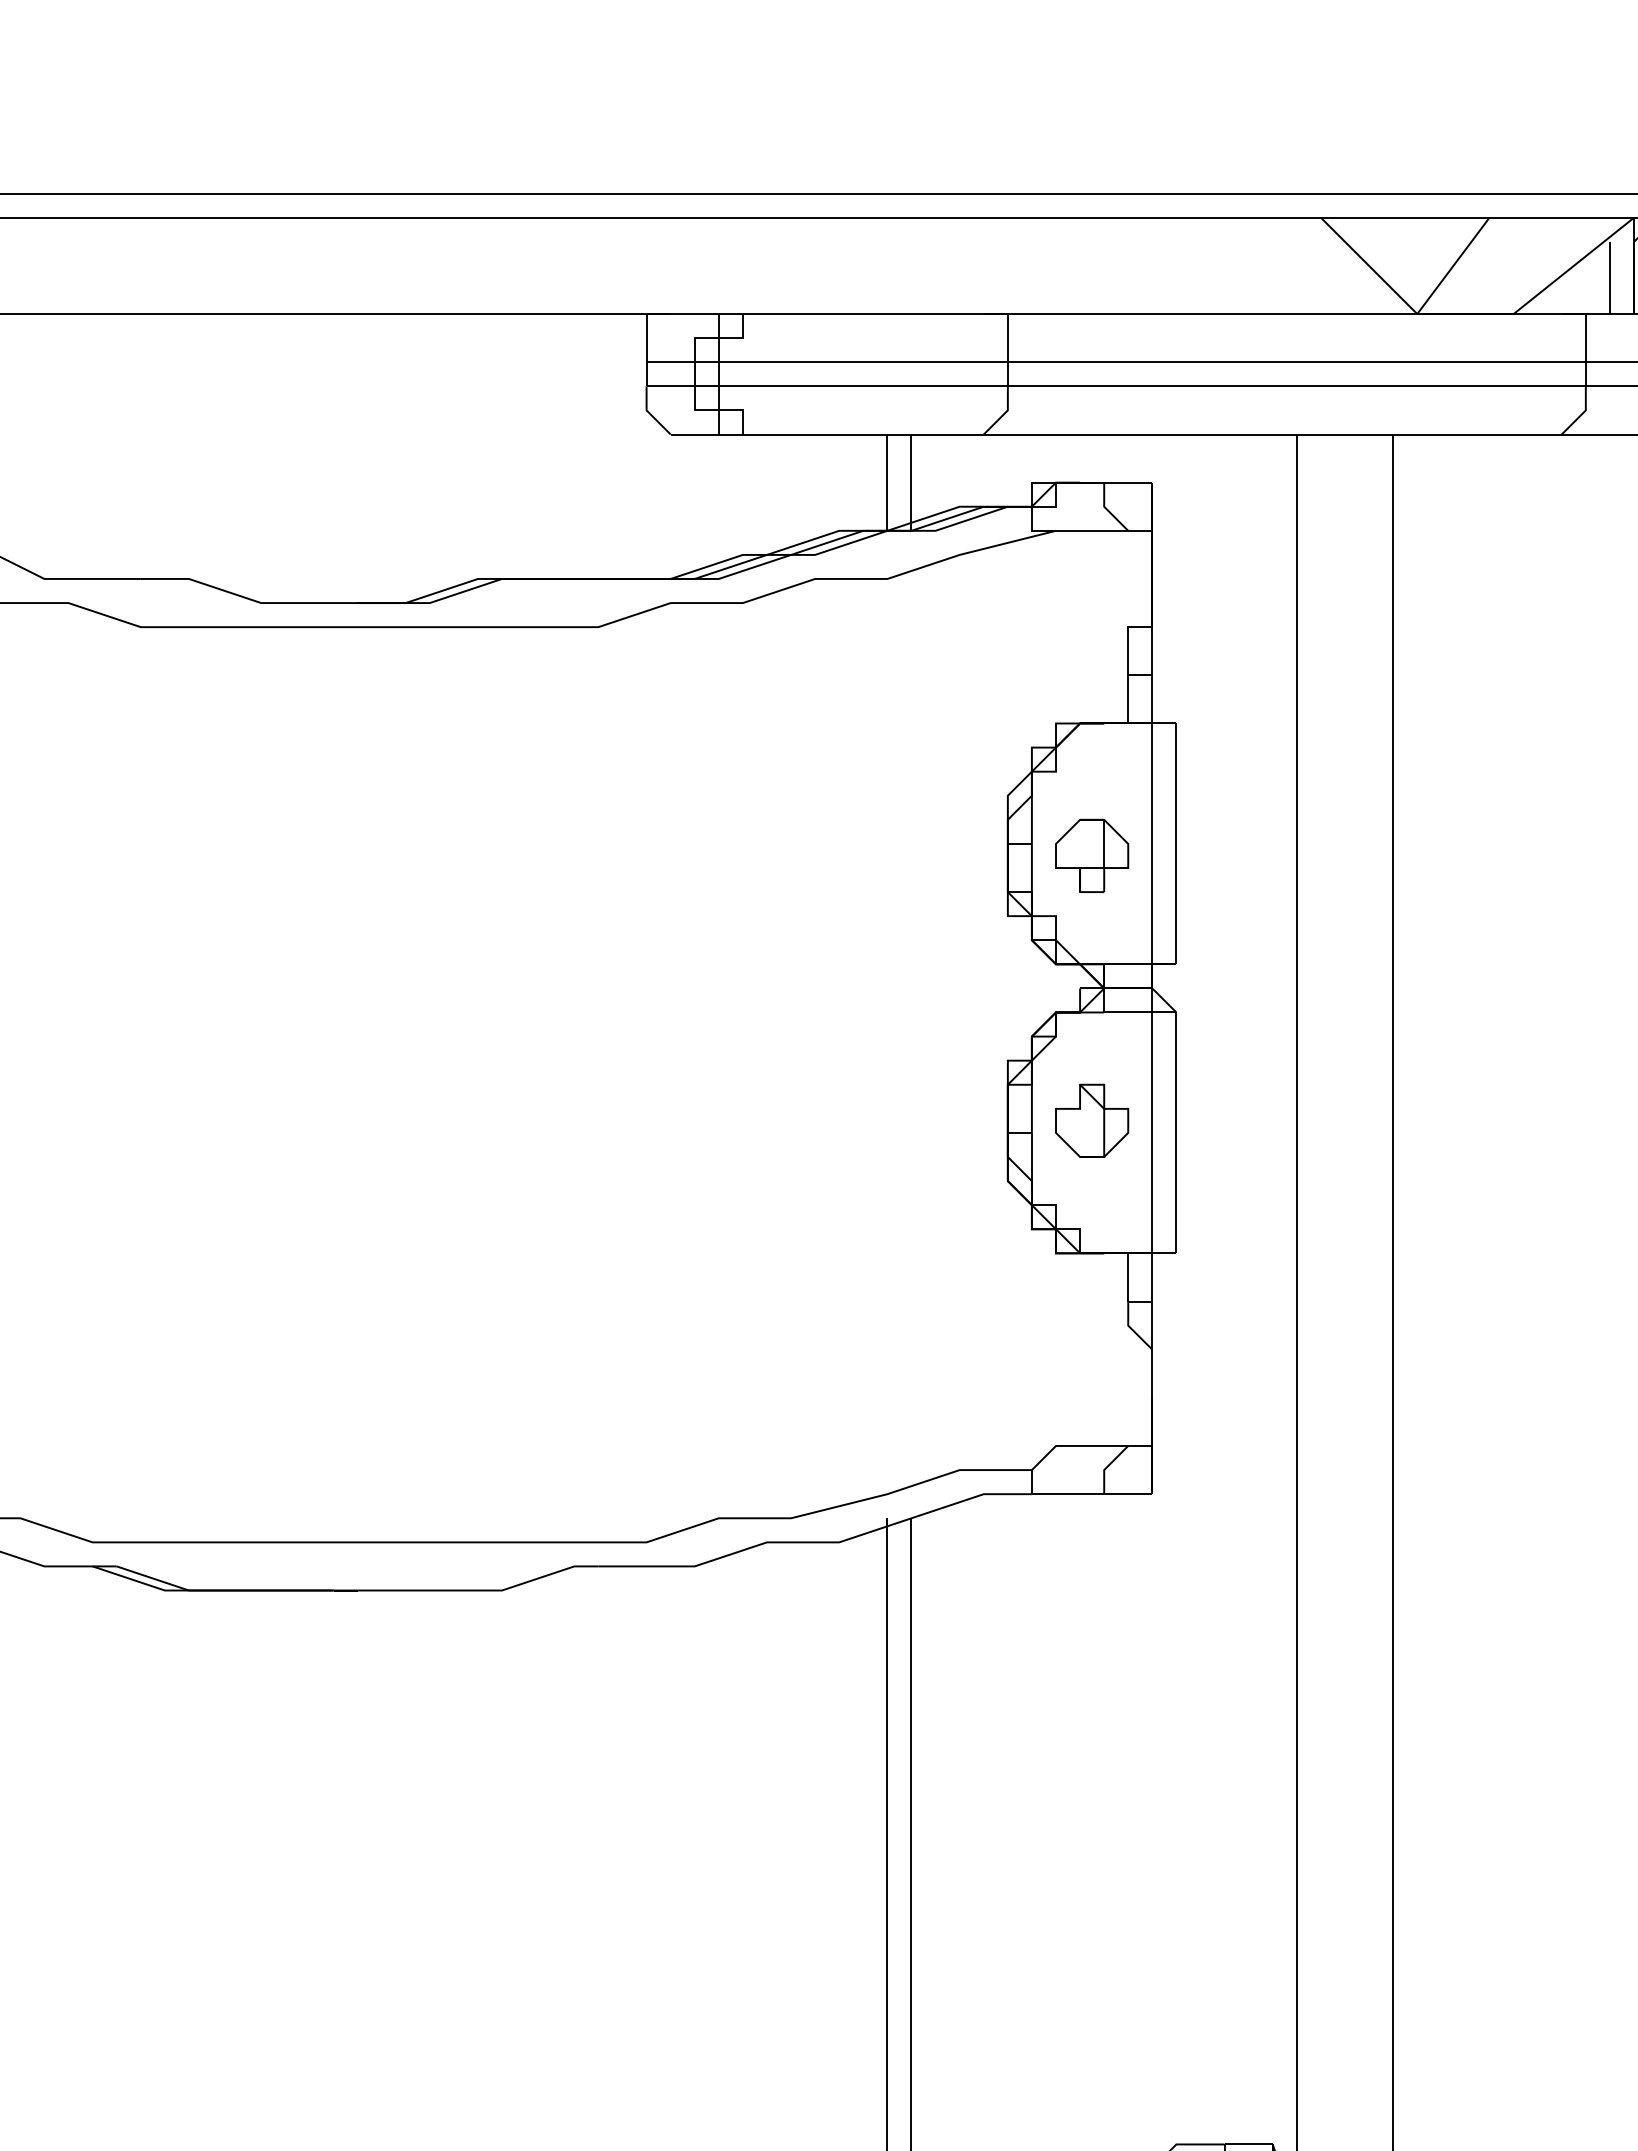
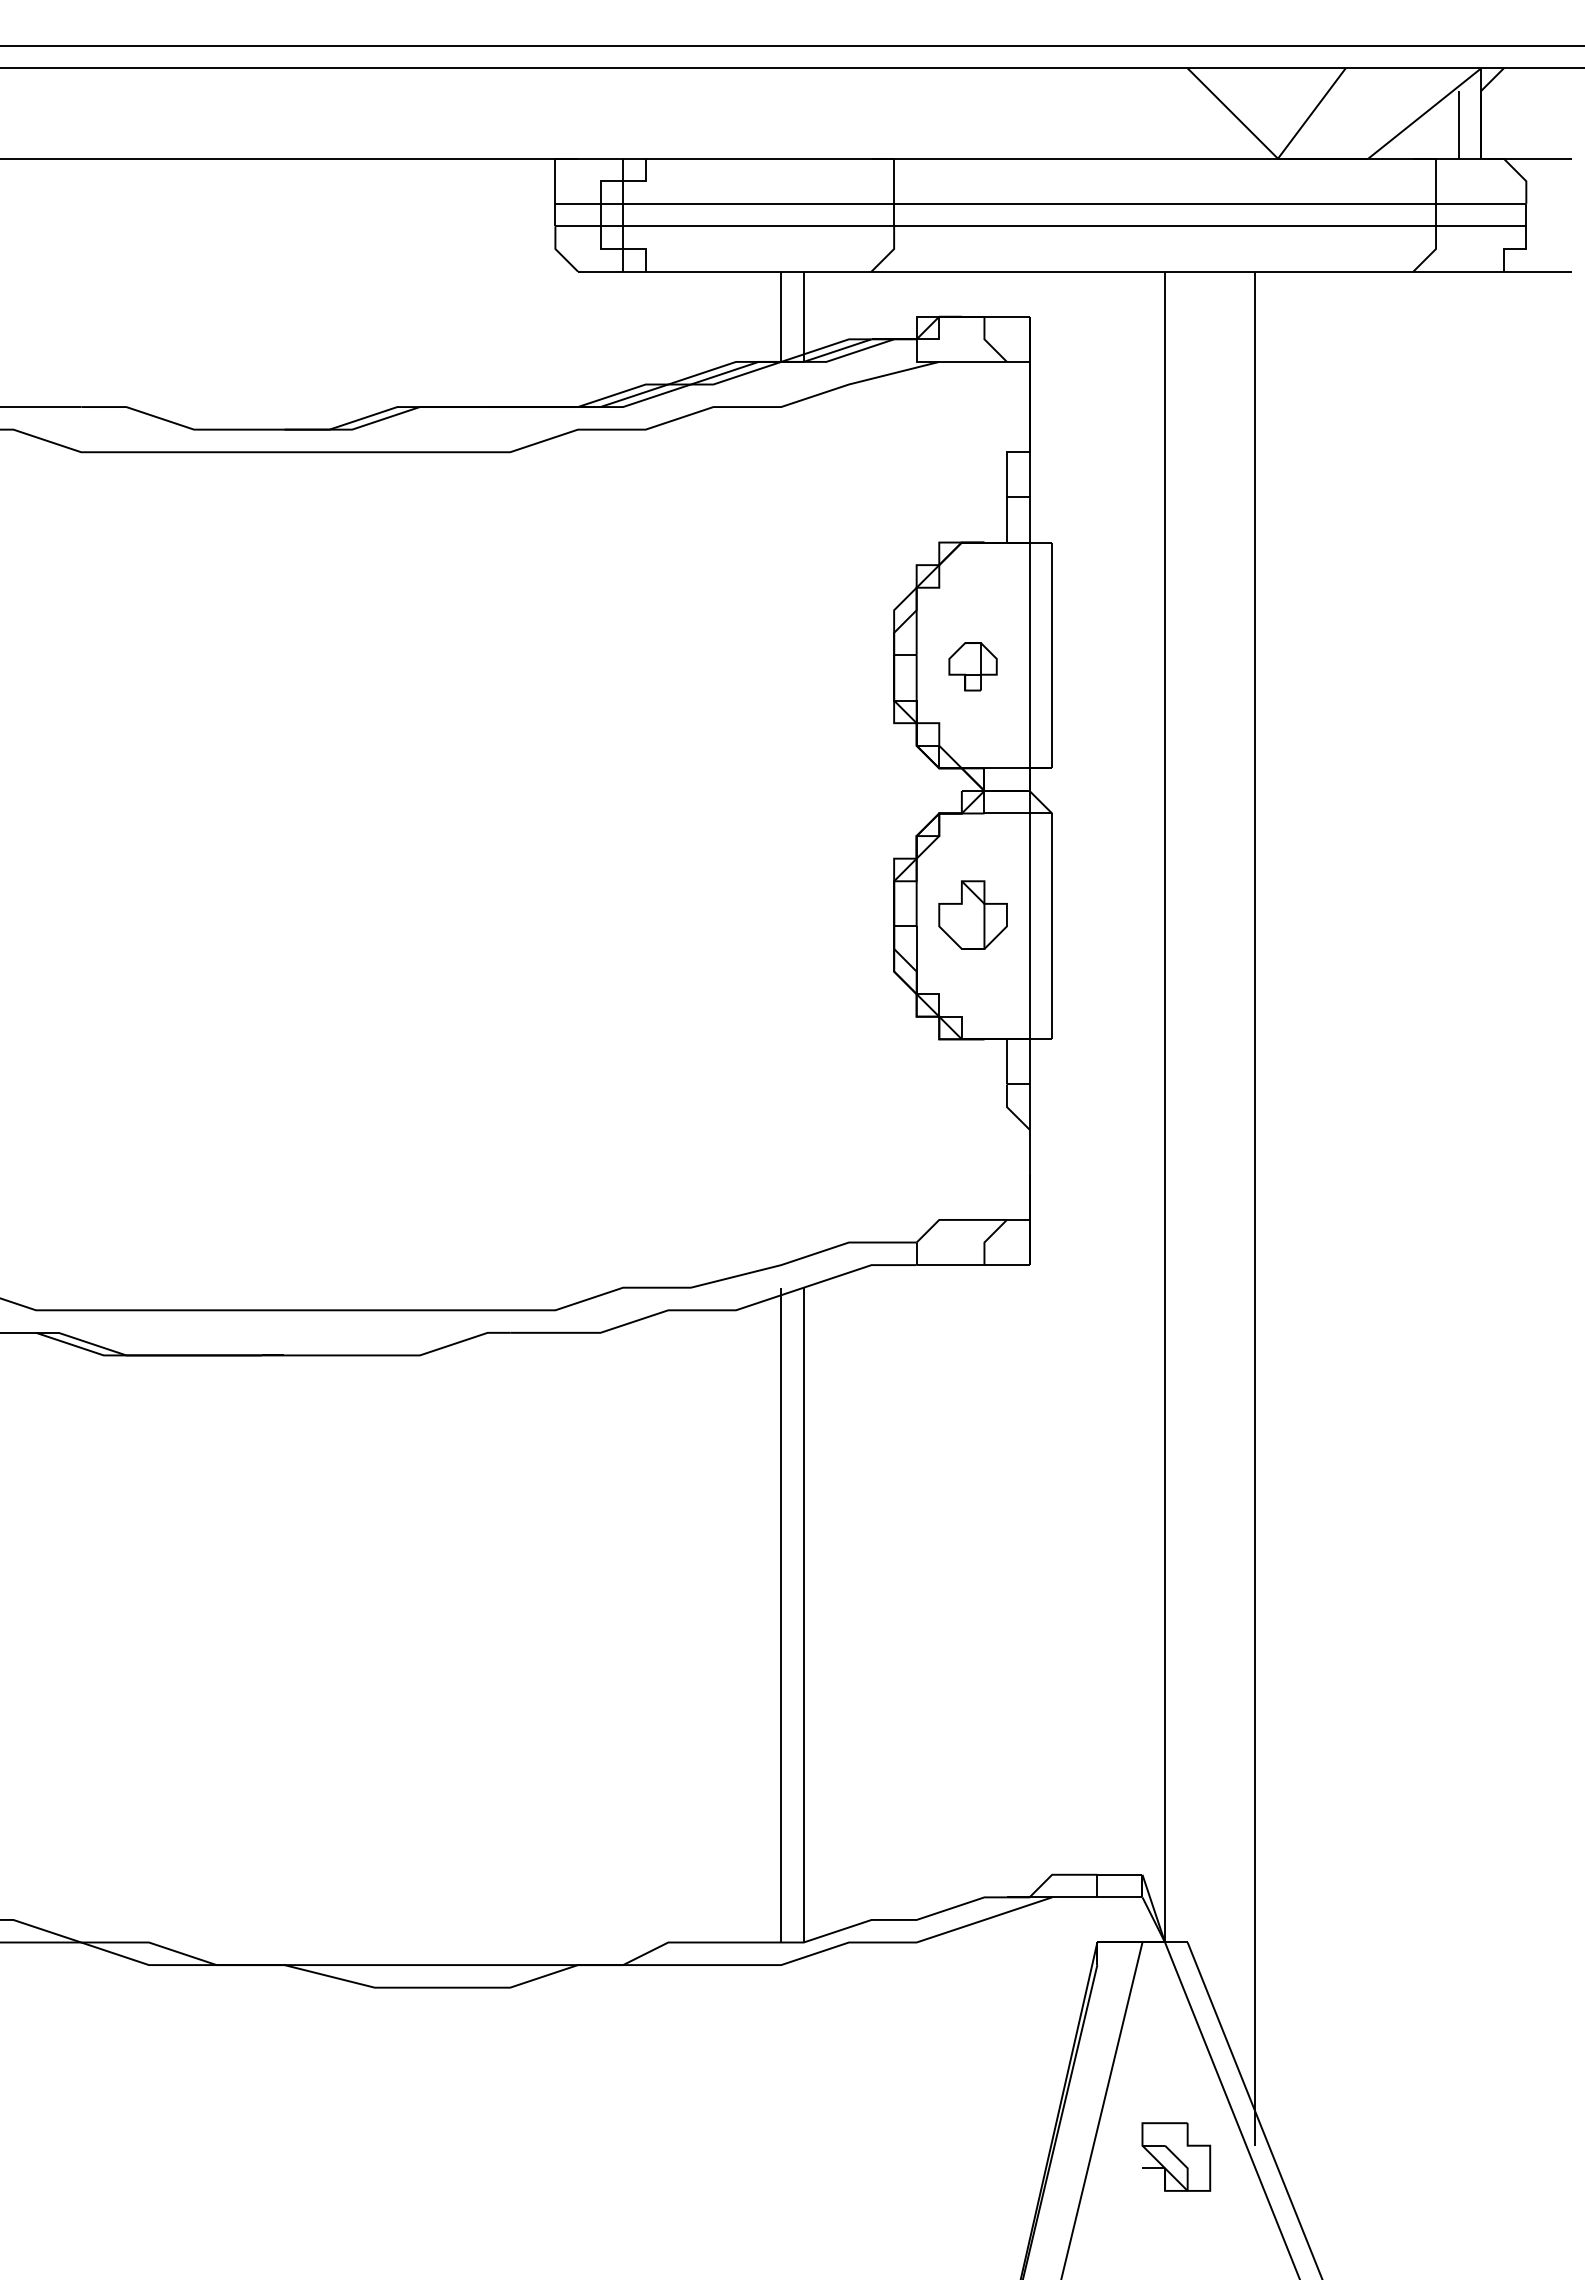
part: (1091, 855) -> (972, 666), size x0.7

